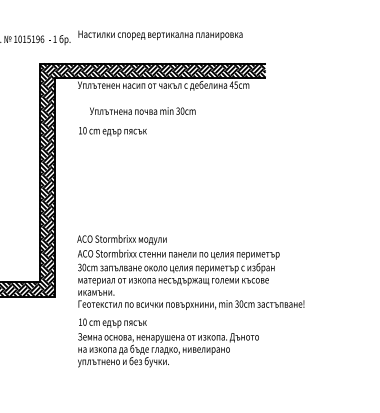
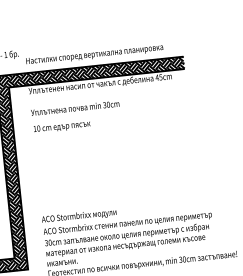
text: (160, 35) -> (94, 55), moved
text: (142, 110) -> (74, 107), moved

